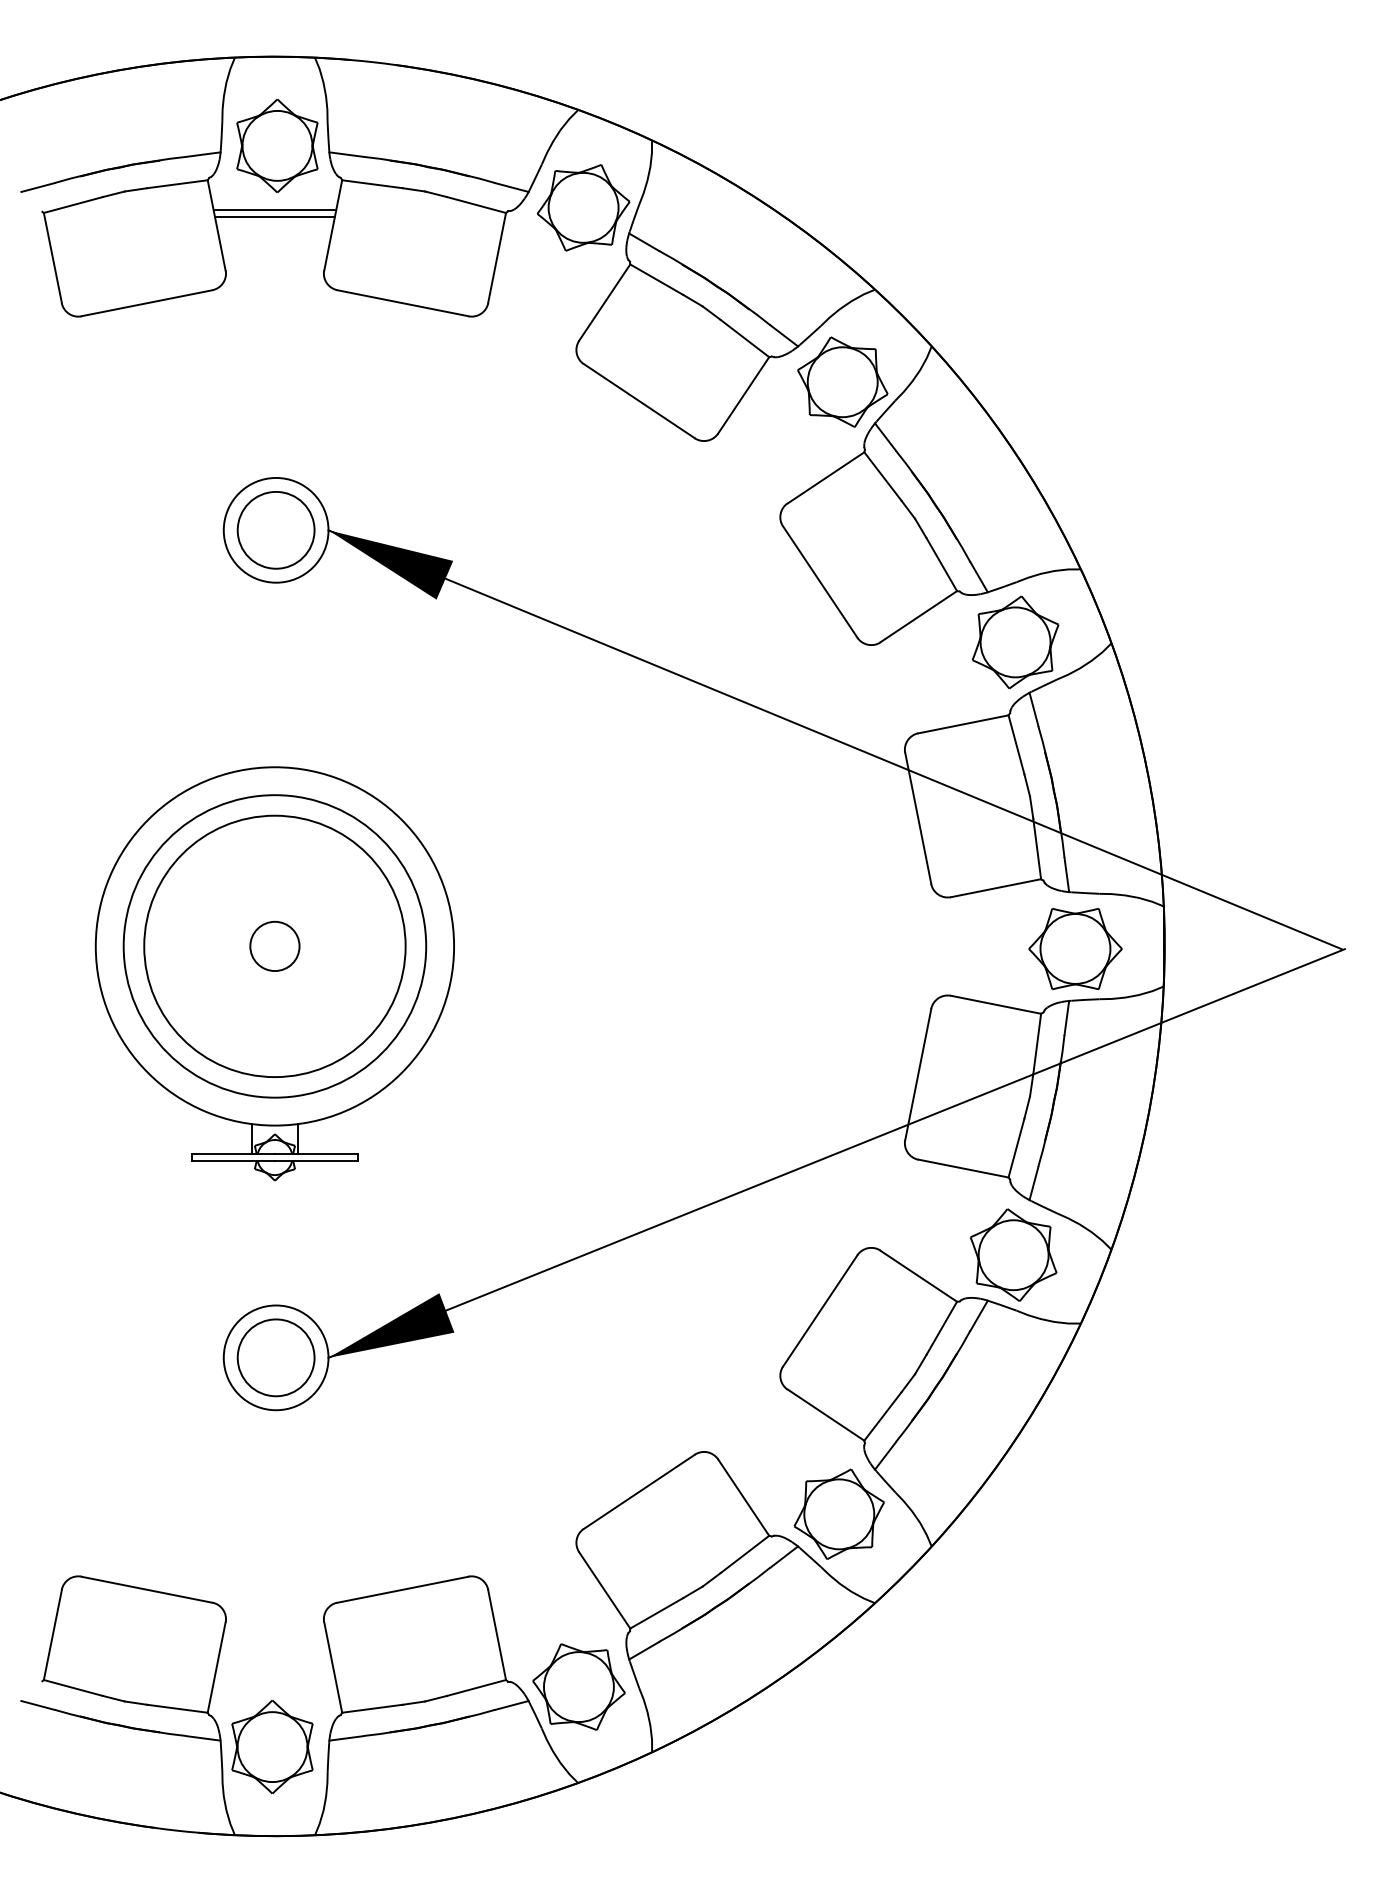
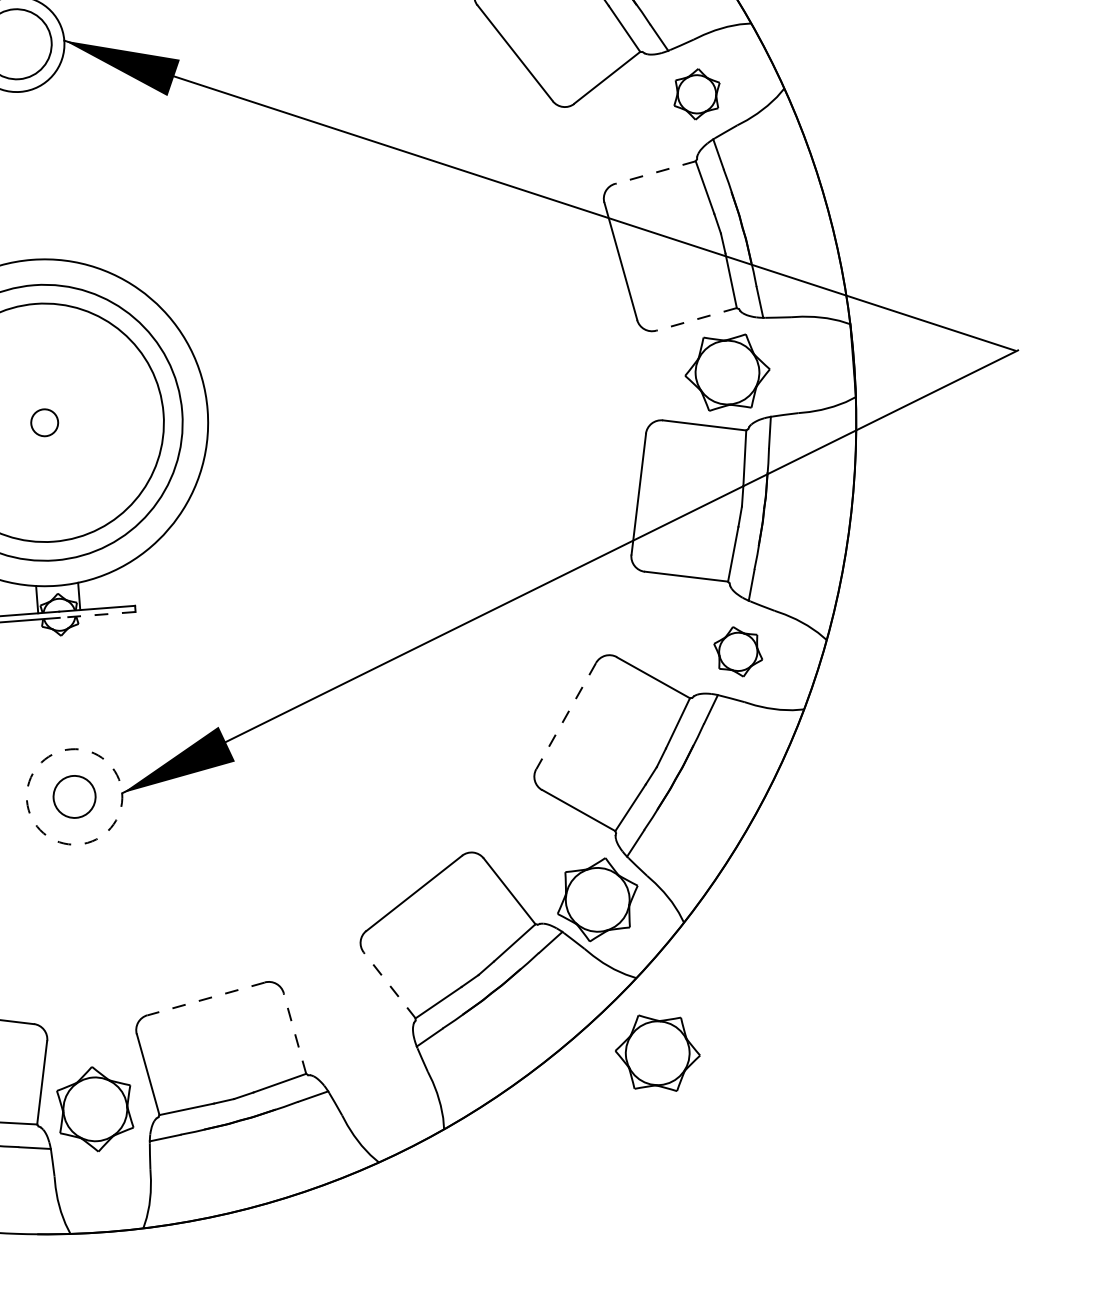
part: (1015, 641) -> (696, 93), size x0.6
line: (963, 724) -> (655, 172), solid -> dashed
line: (996, 888) -> (696, 319), solid -> dashed
circle: (274, 946) -> (44, 422), size x0.6
part: (1075, 949) -> (727, 373), moved
line: (316, 1160) -> (97, 614), solid -> dashed
part: (1013, 1254) -> (737, 651), size x0.6
line: (820, 1310) -> (566, 715), solid -> dashed
circle: (275, 1357) -> (73, 796), size x0.6
circle: (275, 1357) -> (73, 796), solid -> dashed
line: (402, 1589) -> (205, 998), solid -> dashed
line: (604, 1590) -> (389, 985), solid -> dashed
line: (497, 1635) -> (295, 1033), solid -> dashed
part: (578, 1686) -> (657, 1052), moved
part: (272, 1746) -> (95, 1108), moved

